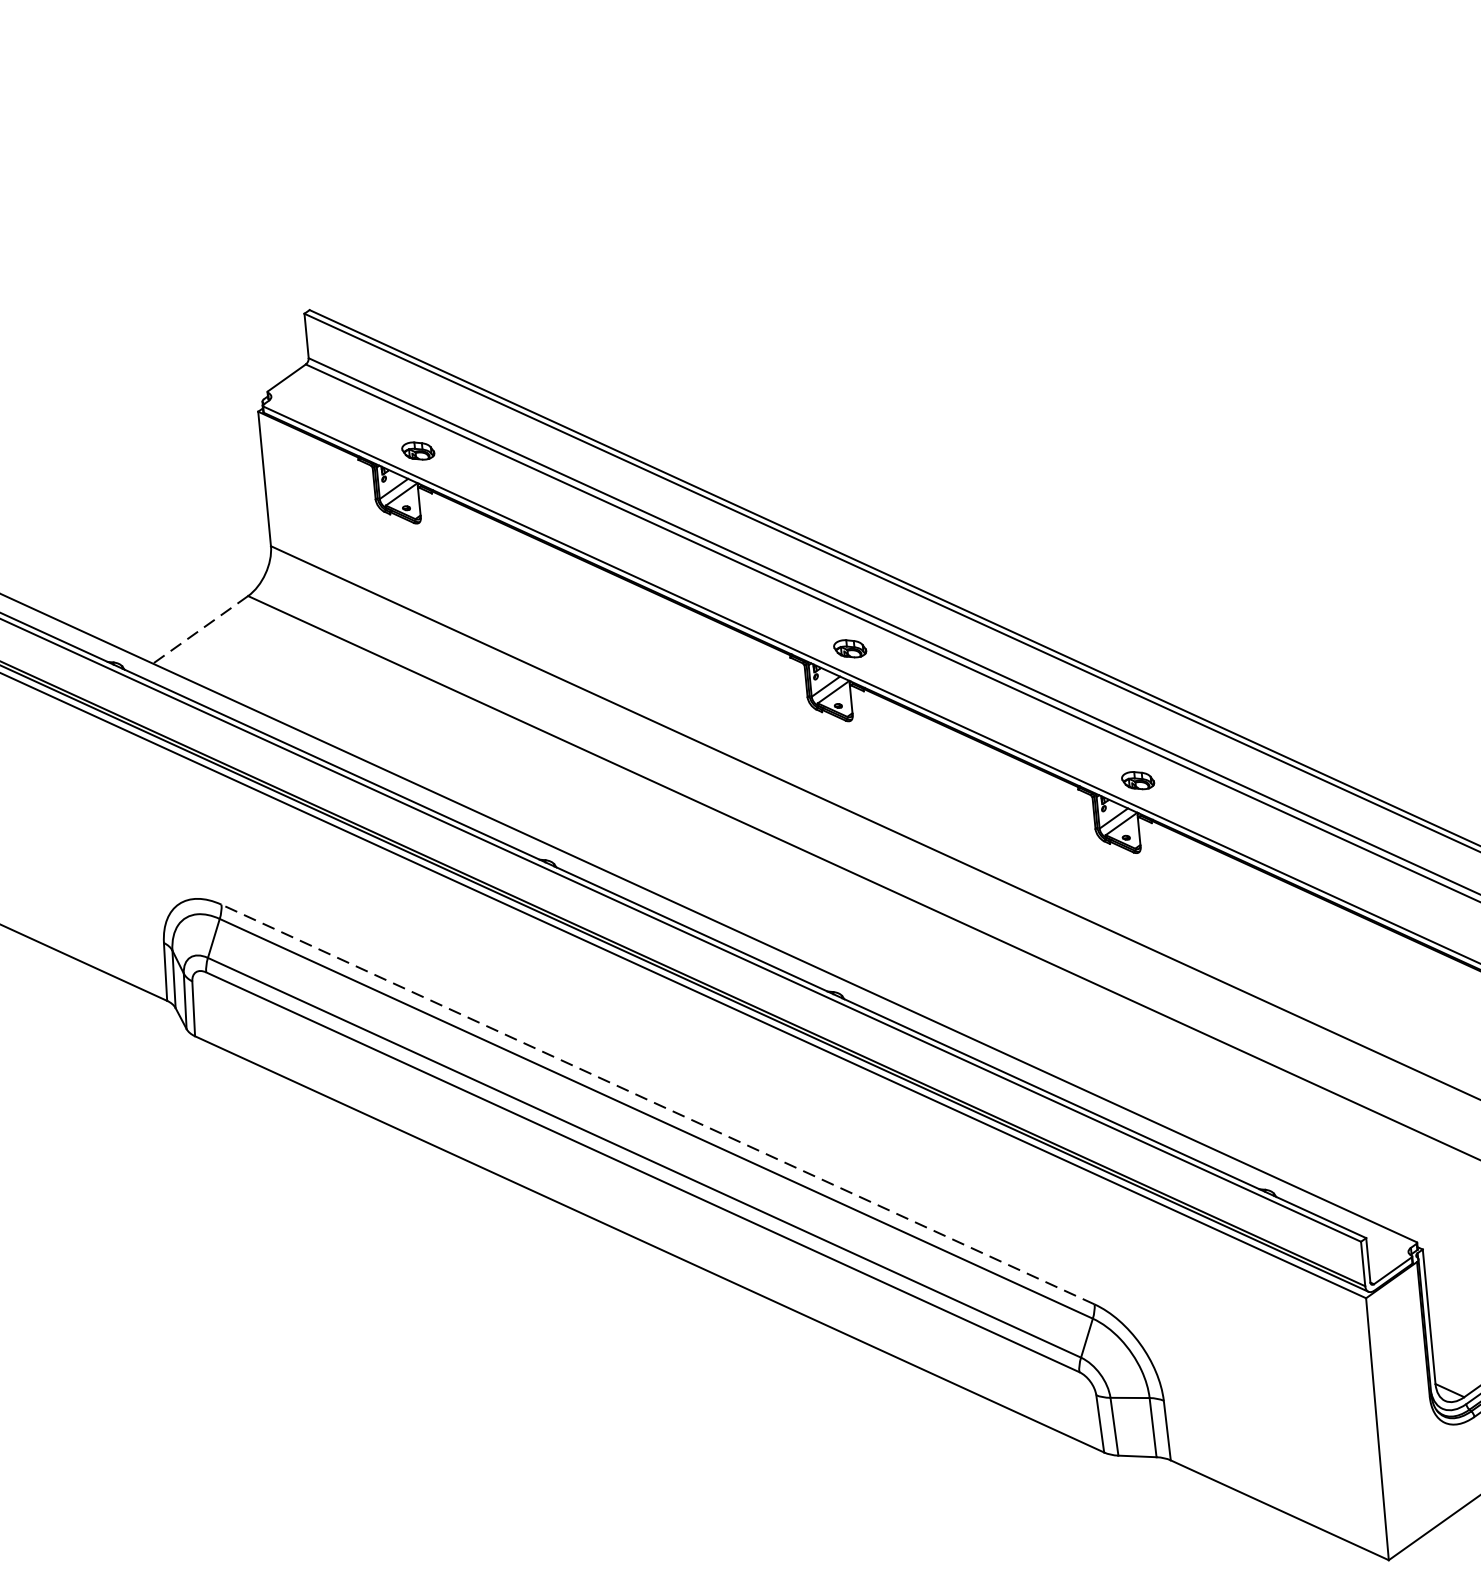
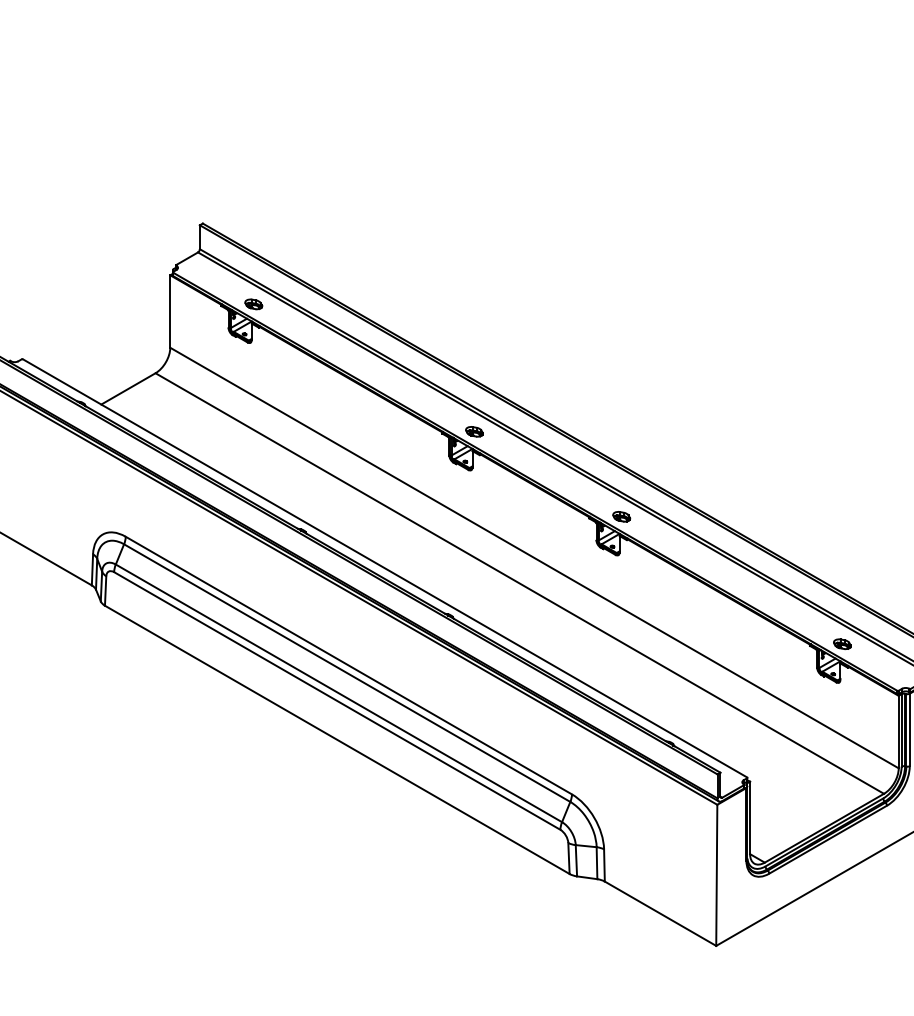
line: (200, 630) -> (128, 389), dashed -> solid
line: (657, 1104) -> (348, 665), dashed -> solid

